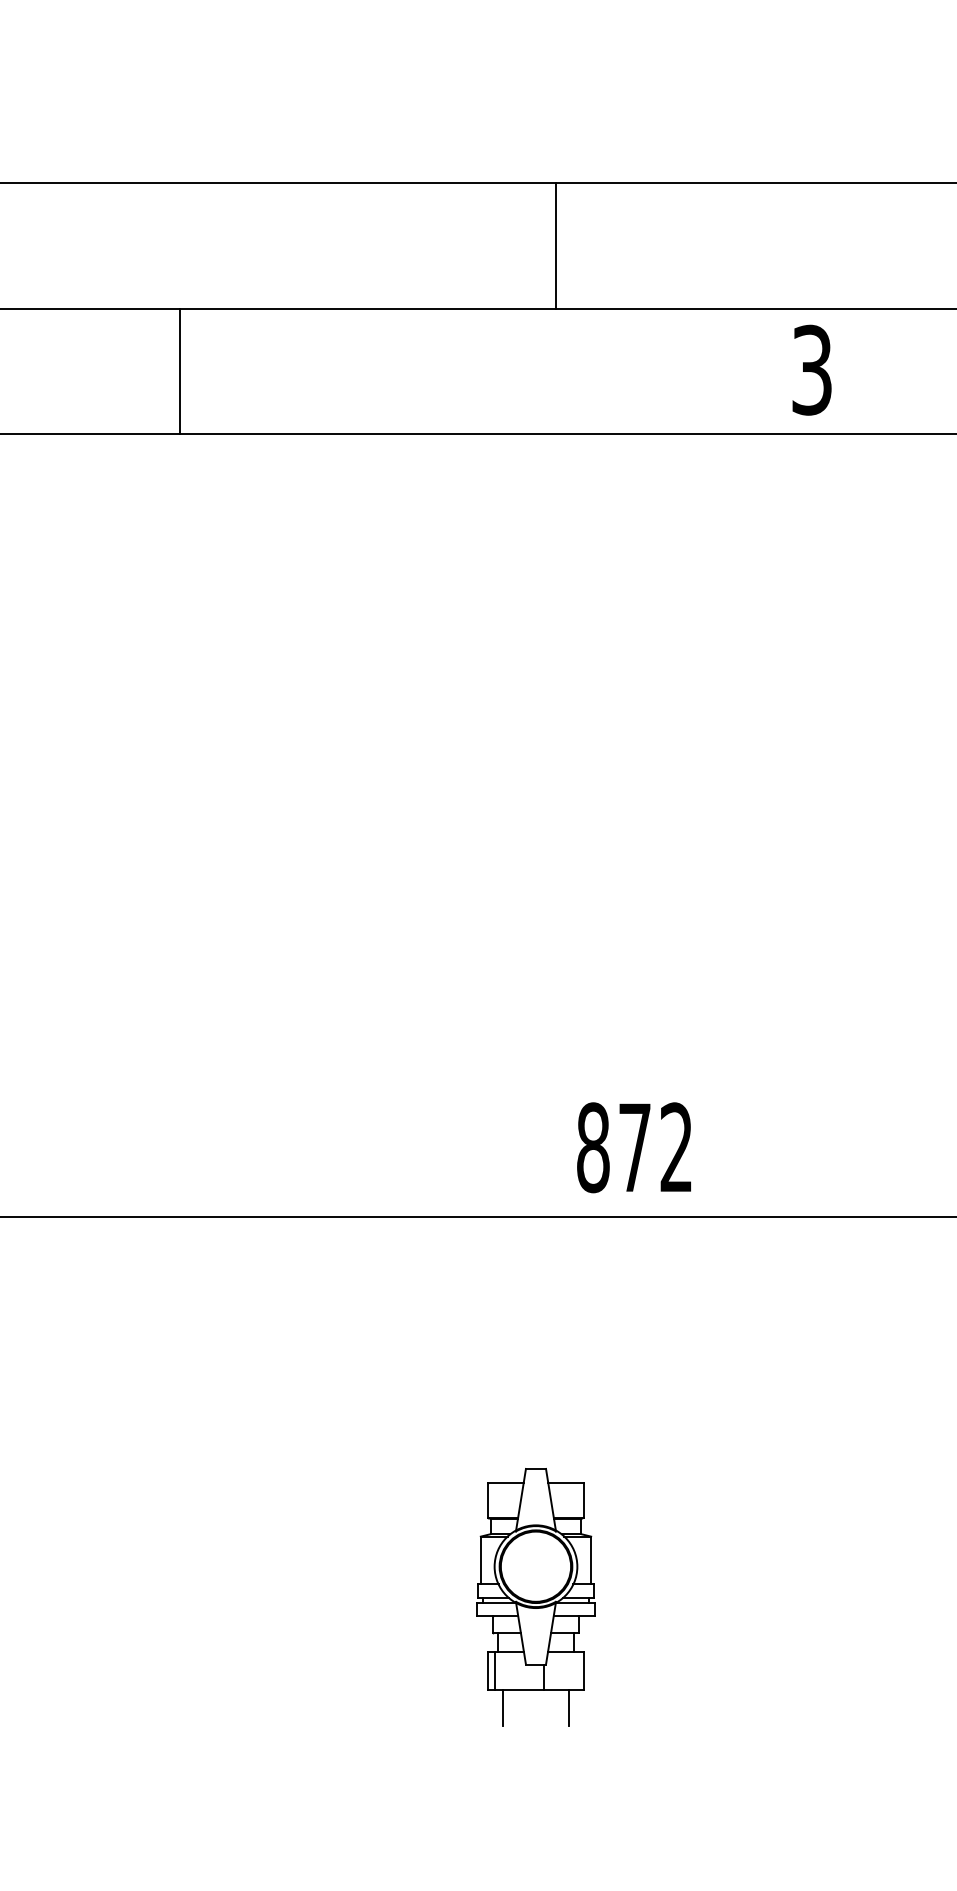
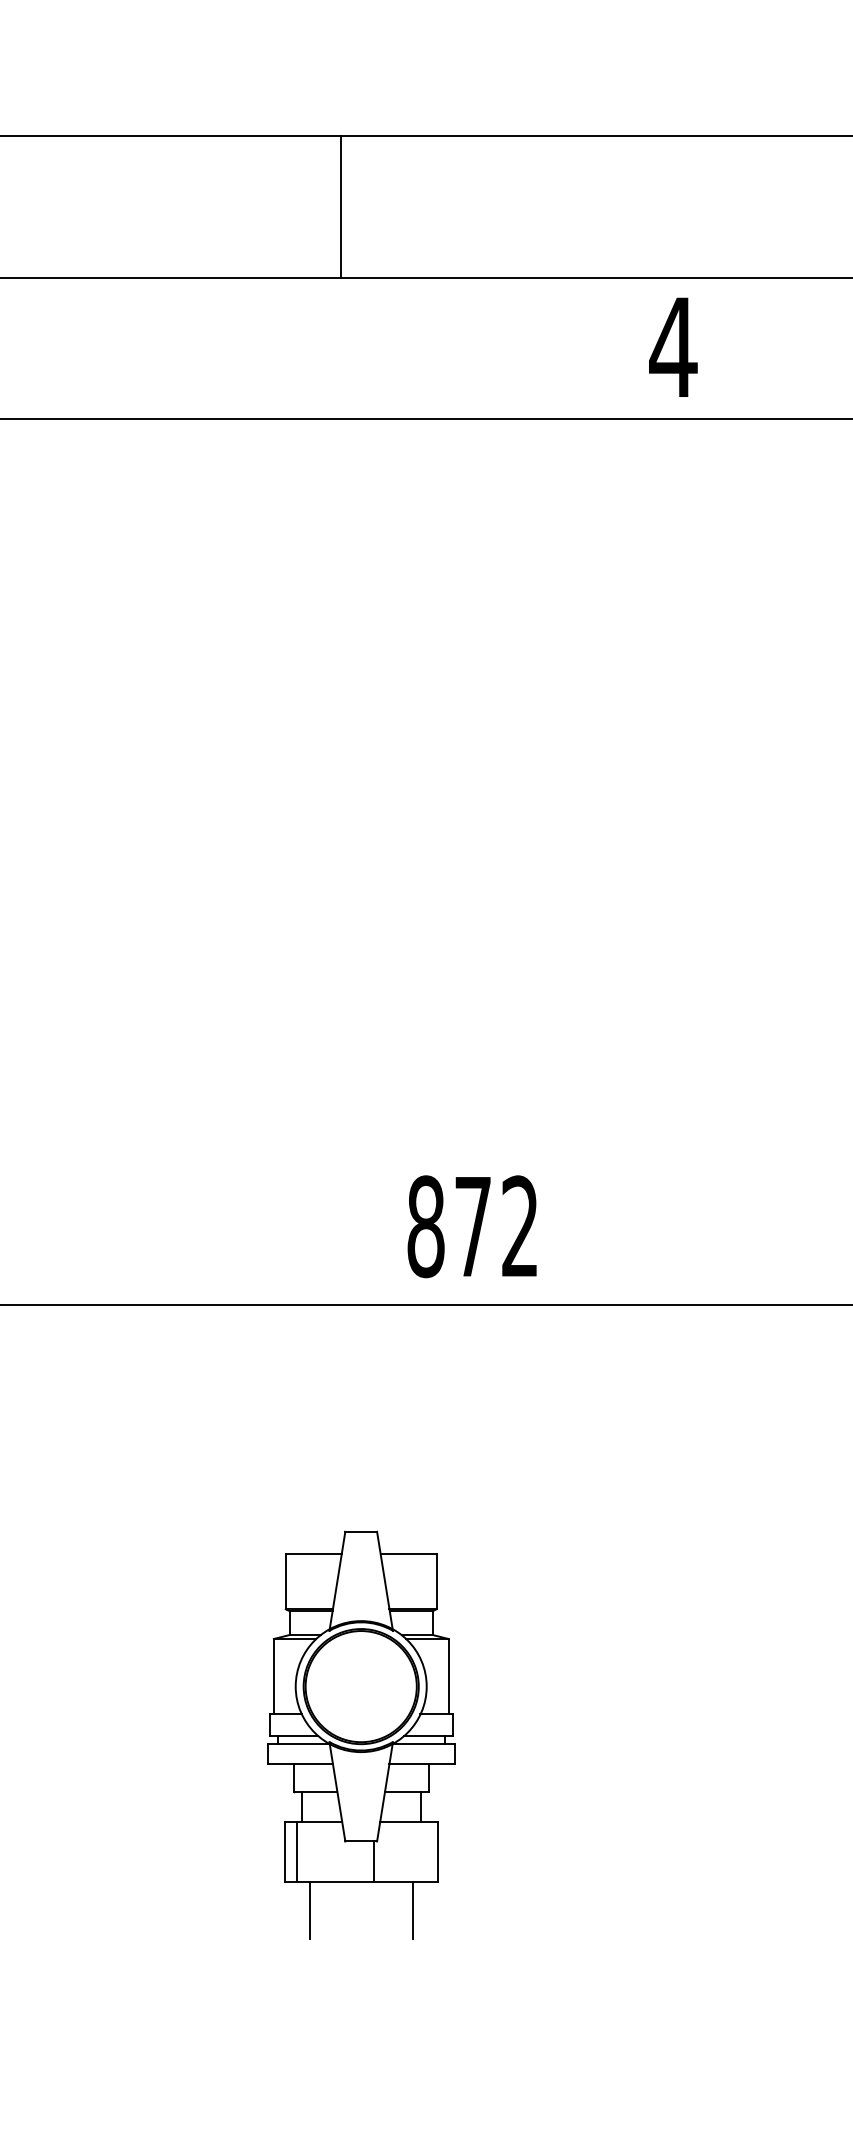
line: (555, 245) -> (340, 206), moved
text: (811, 369) -> (672, 346), 3 -> 4
part: (535, 1597) -> (360, 1735), size x1.4

